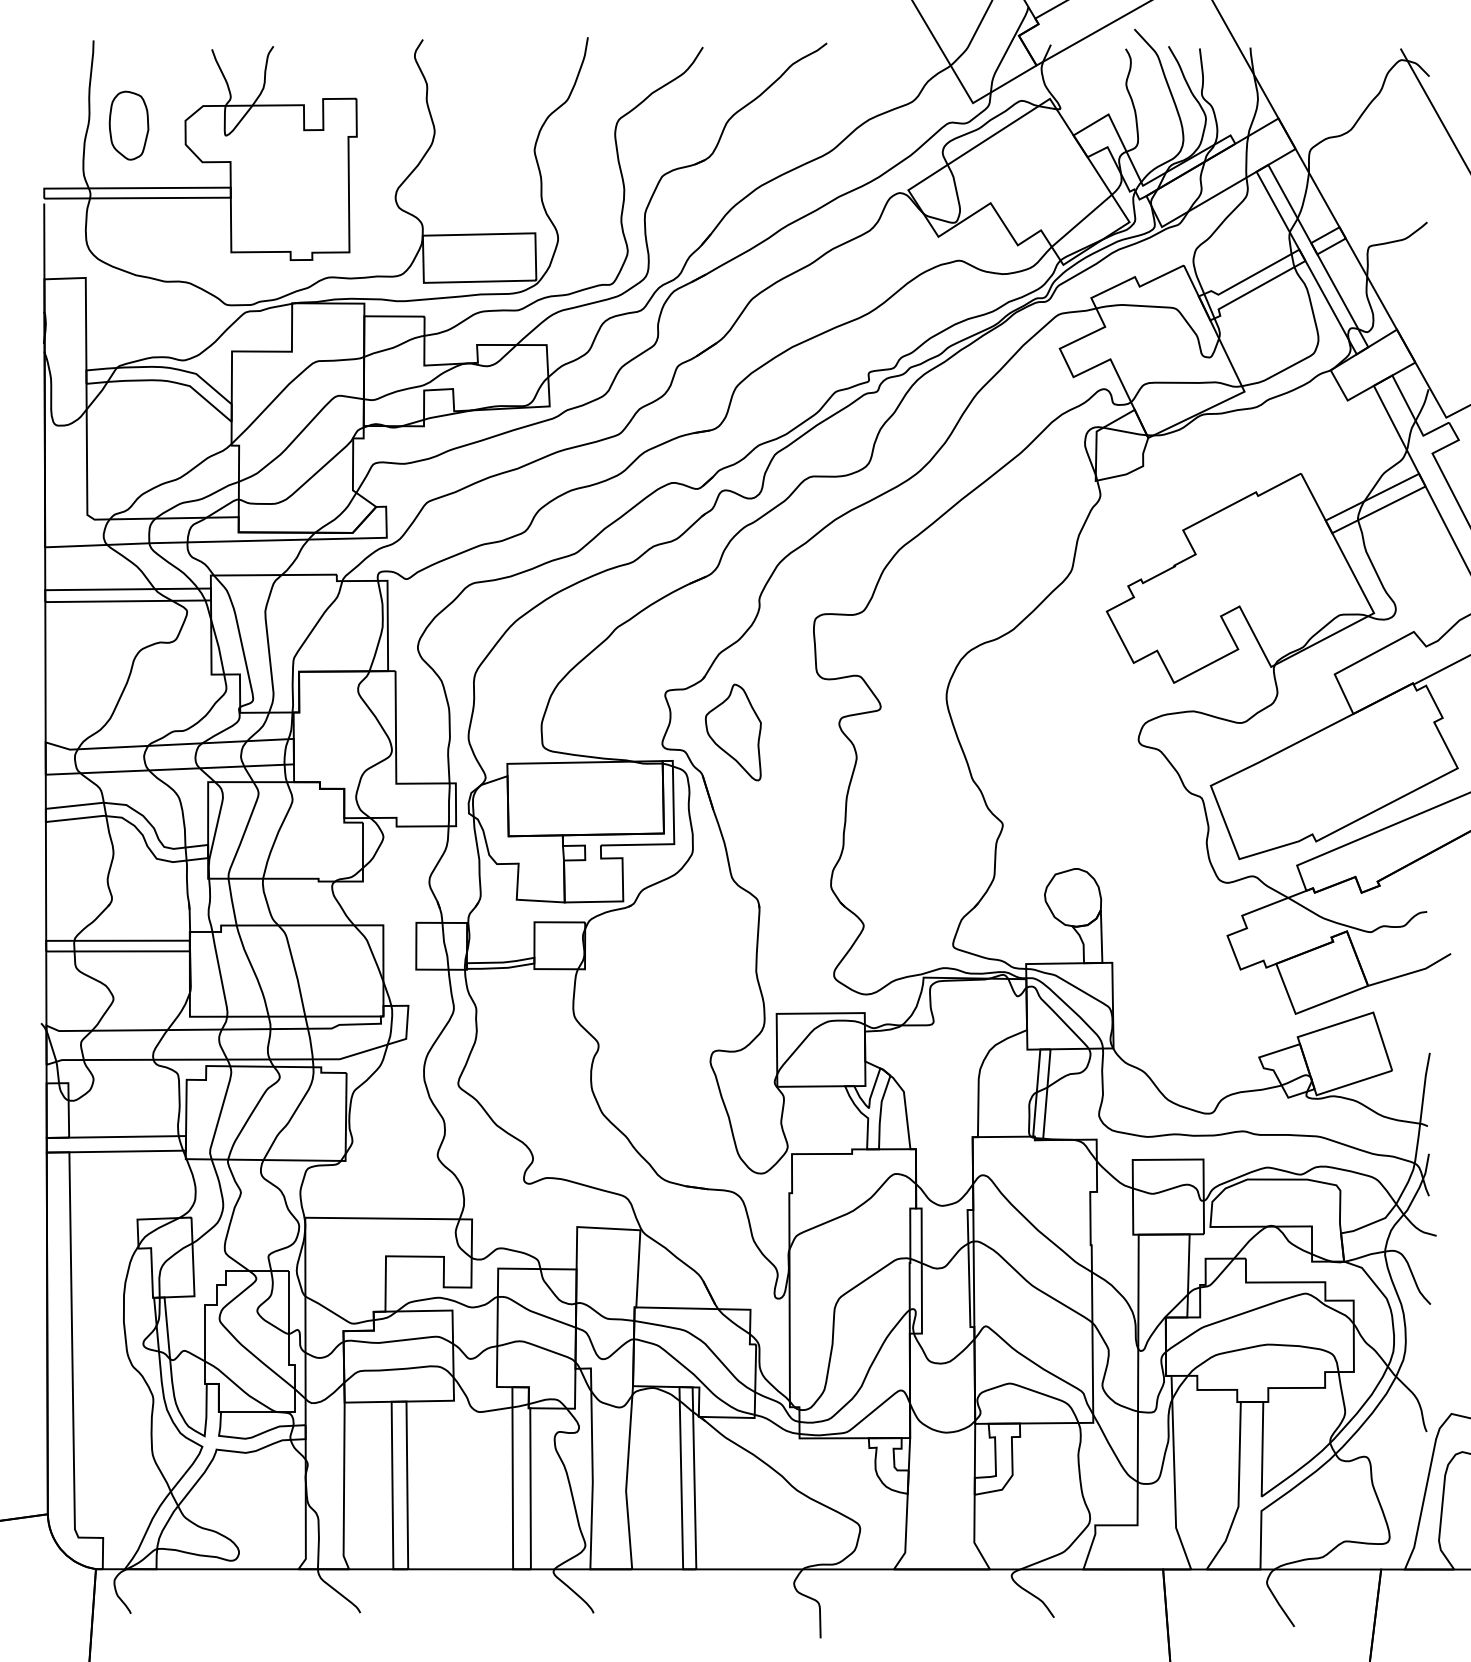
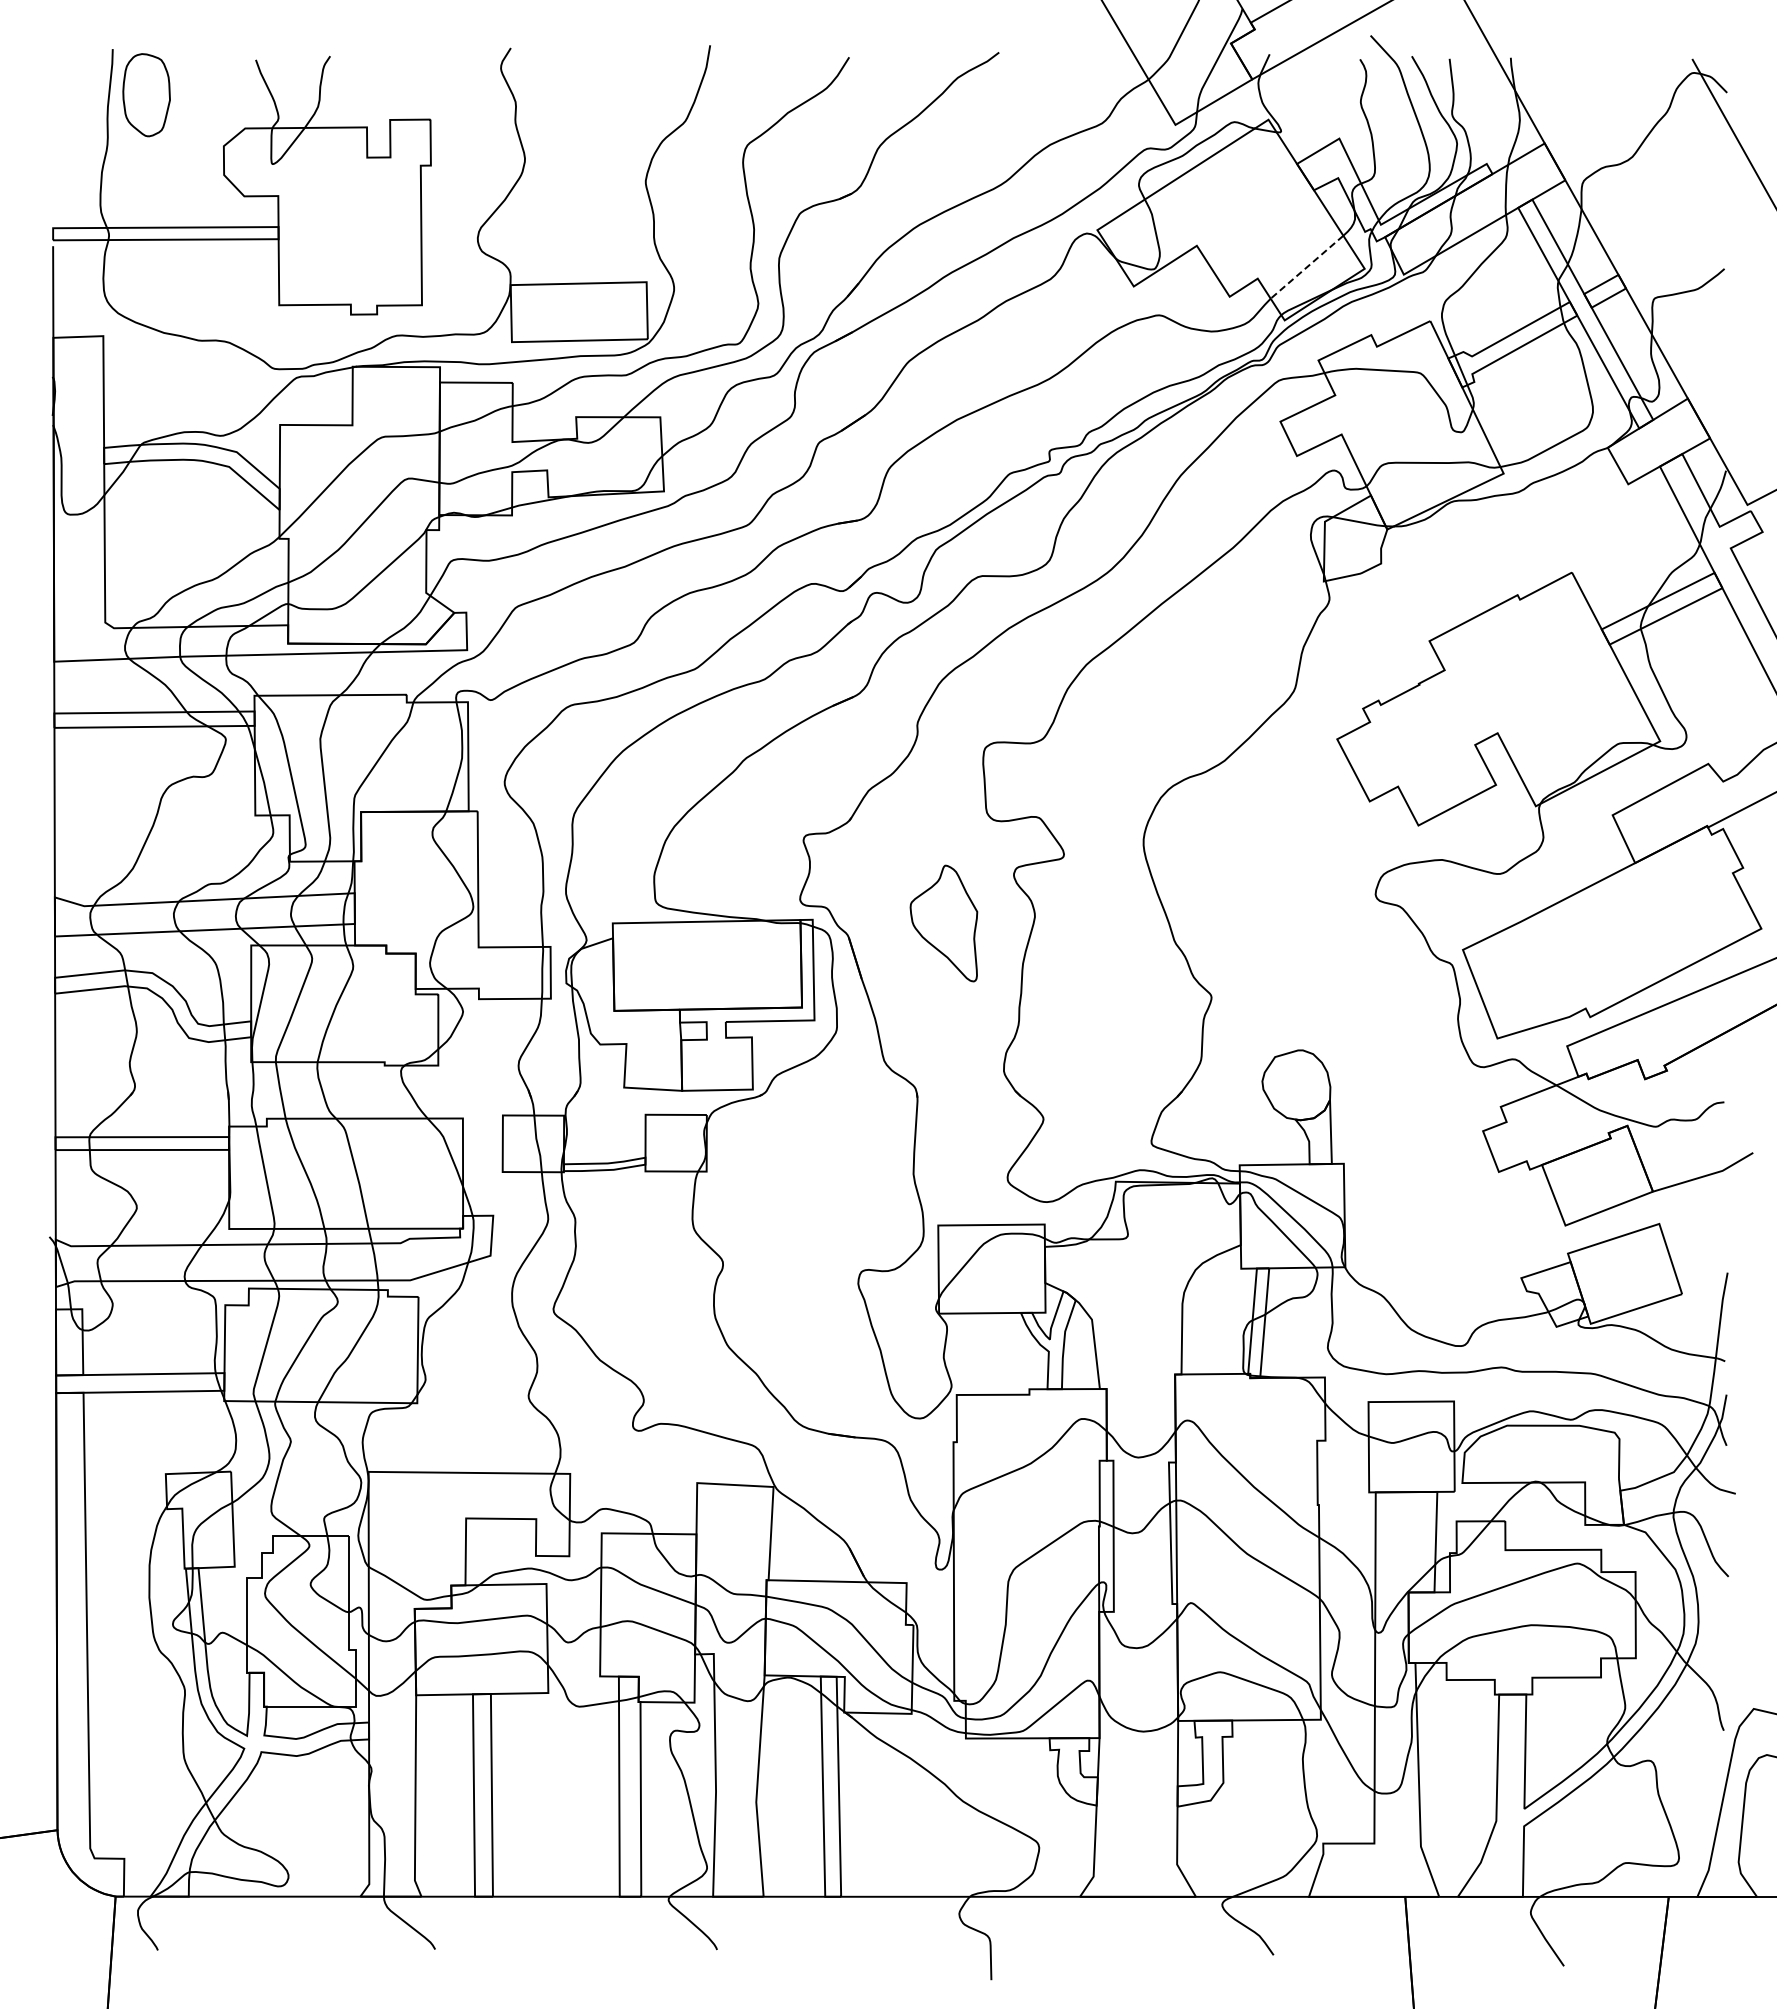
part: (128, 125) -> (146, 95), moved
line: (1081, 221) -> (1306, 267), solid -> dashed
part: (733, 732) -> (943, 923), moved

